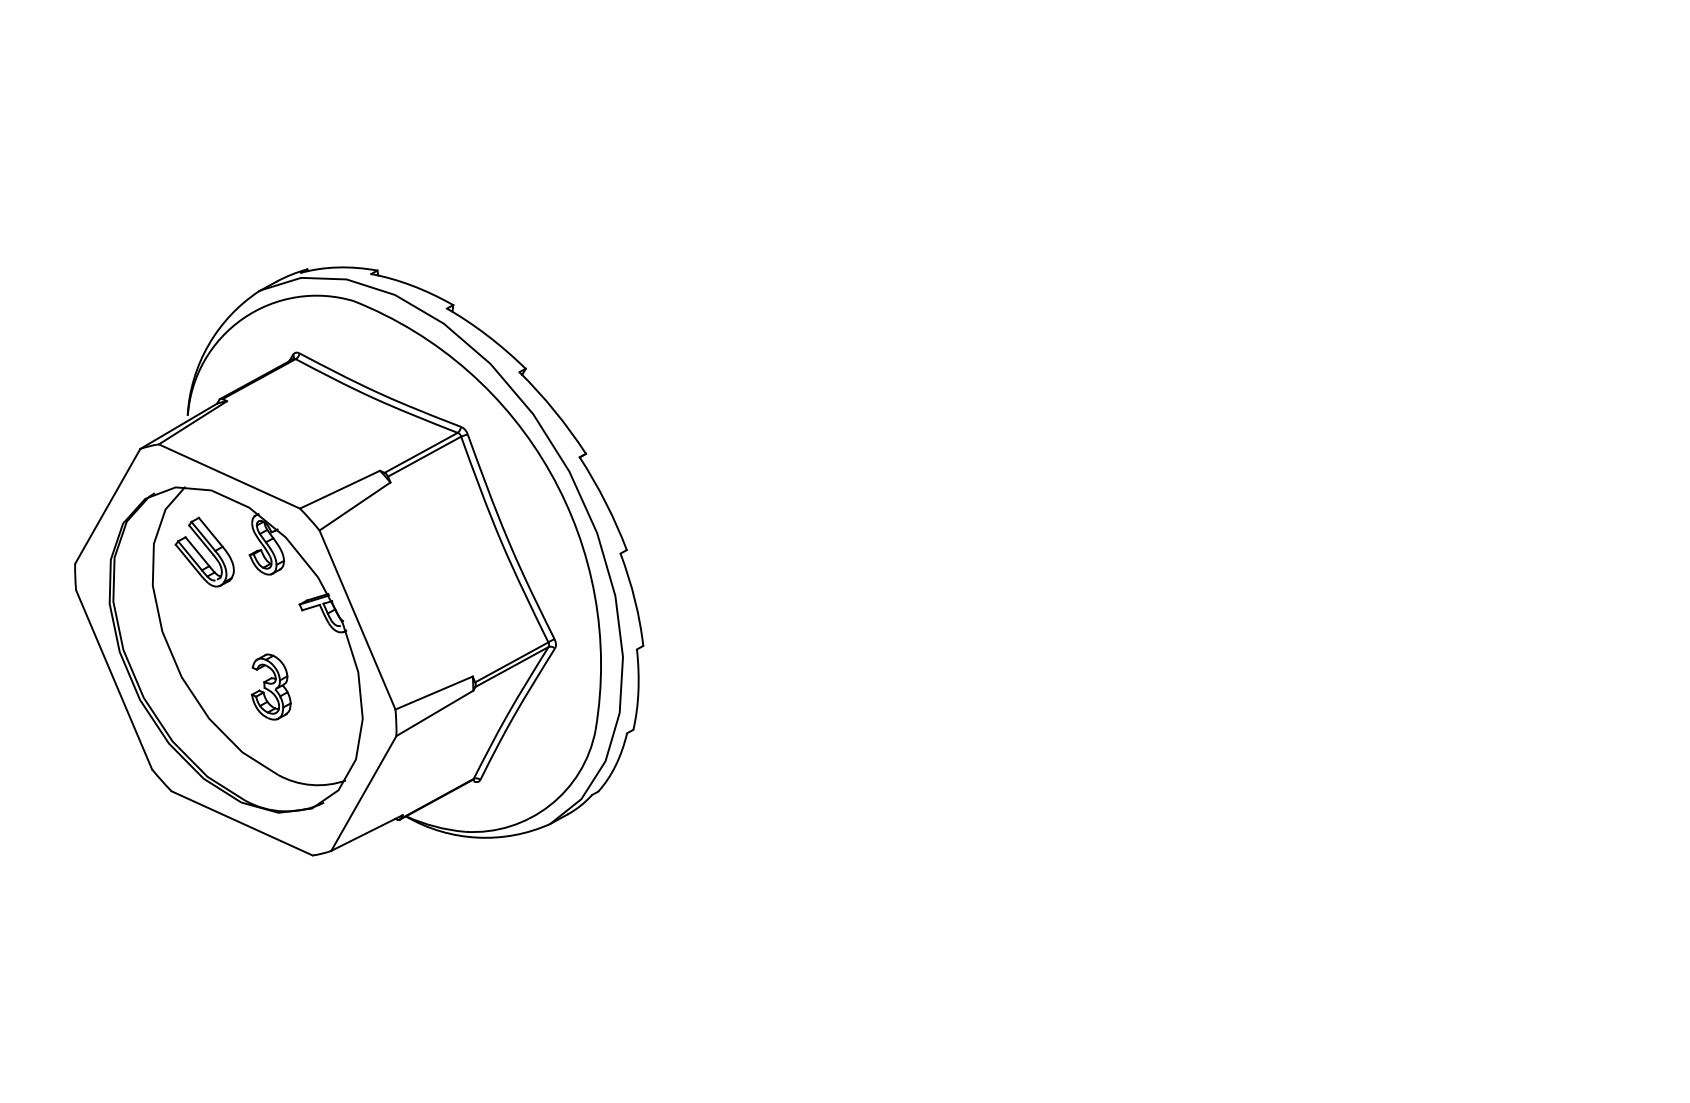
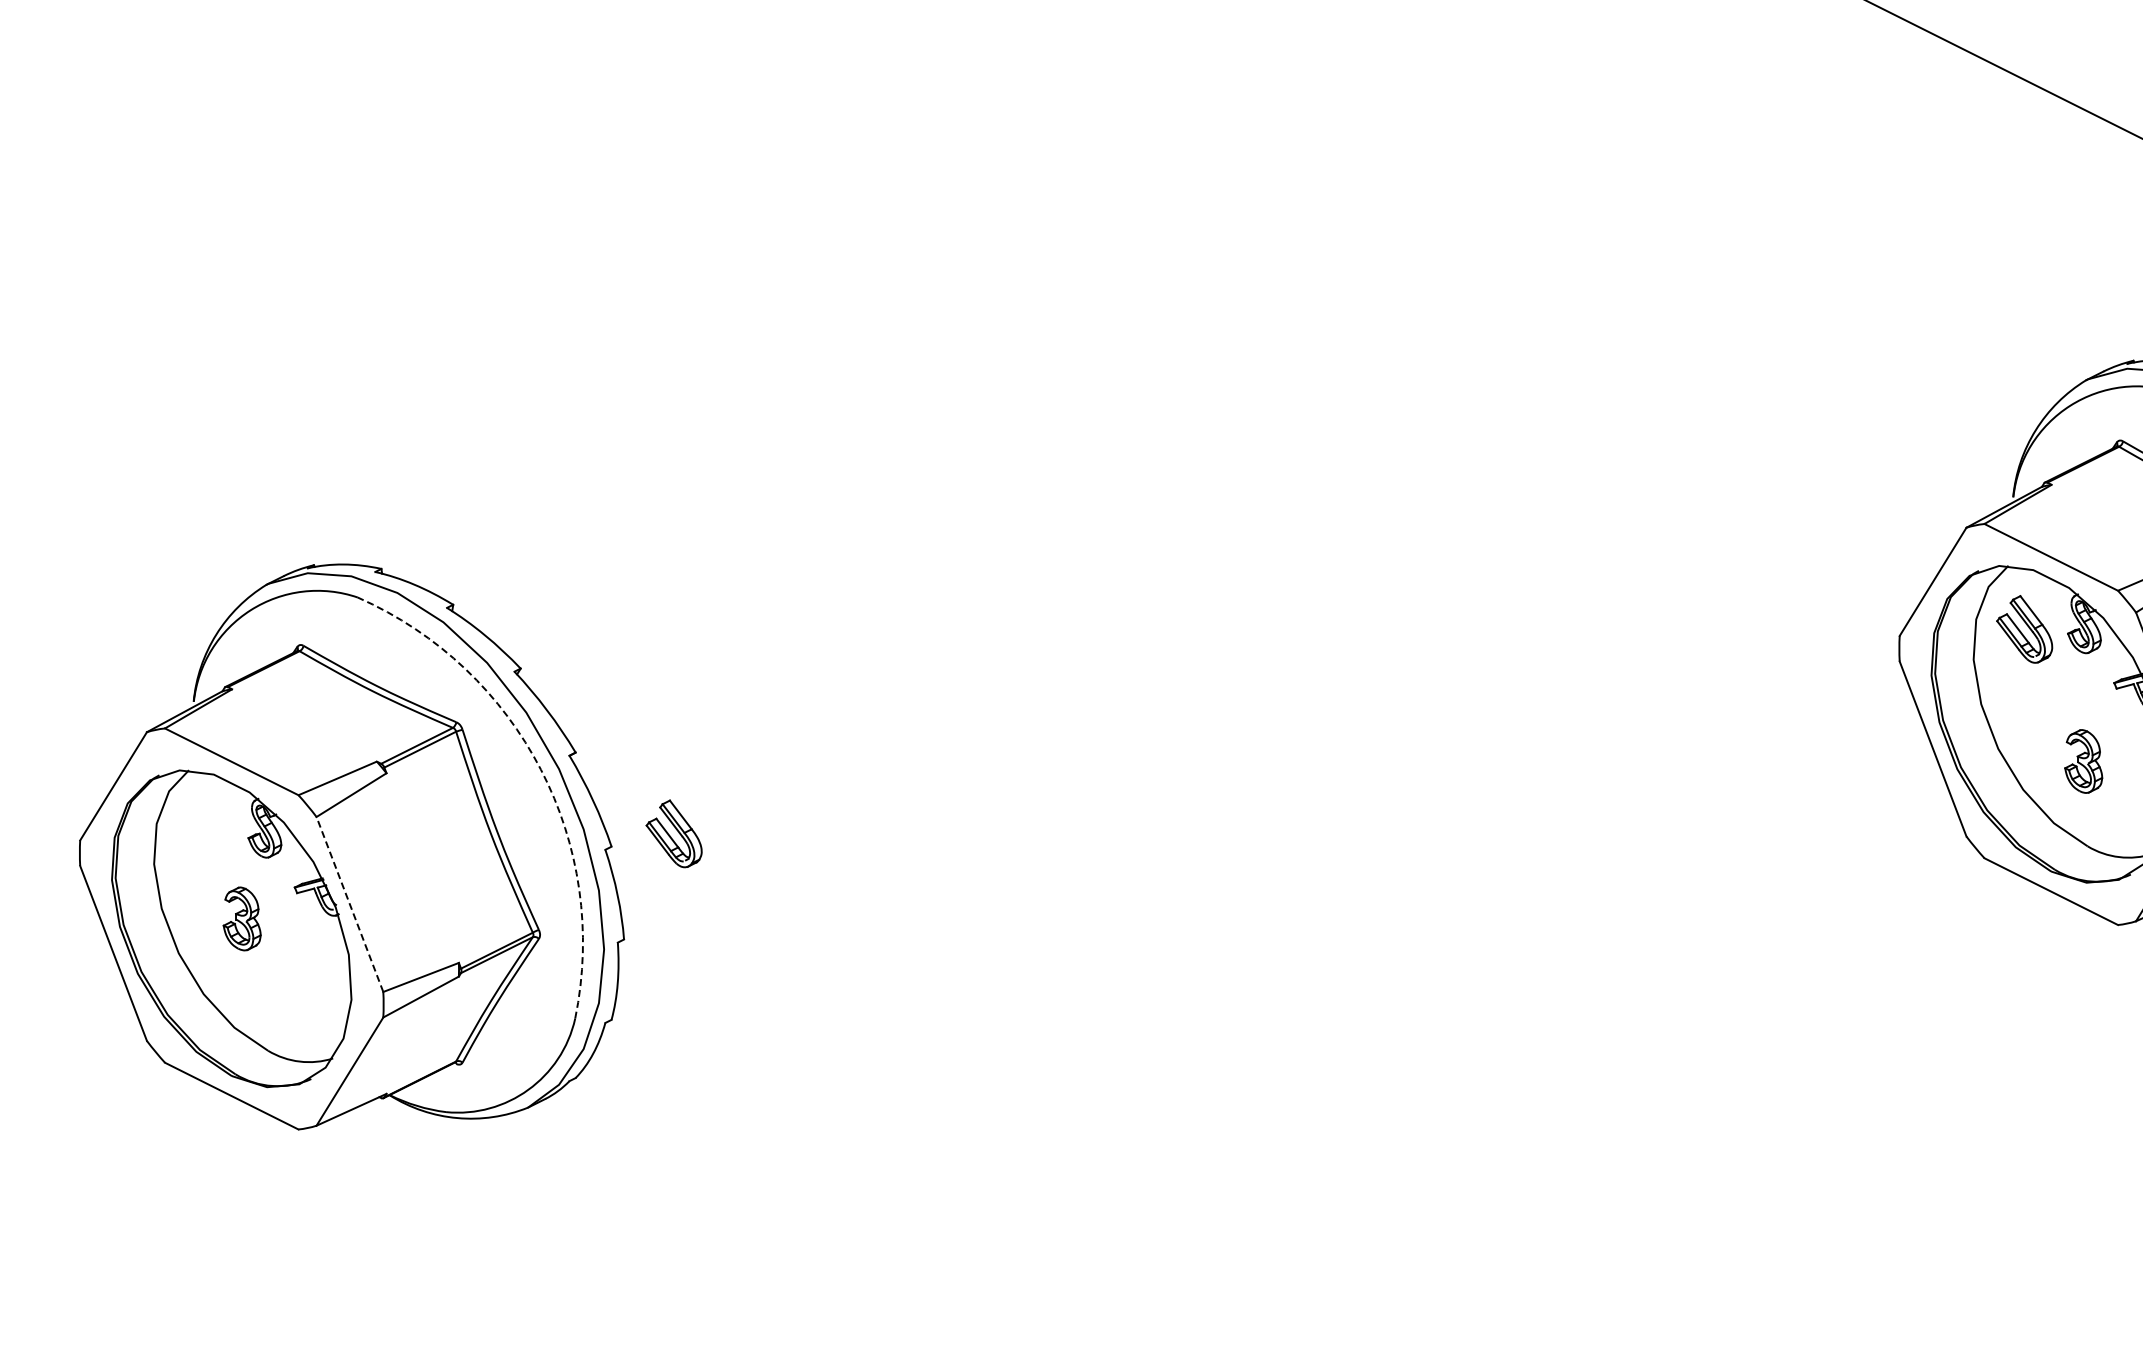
arc: (550, 472) -> (540, 769), solid -> dashed
part: (203, 551) -> (673, 833), moved
line: (357, 620) -> (349, 904), solid -> dashed
part: (270, 686) -> (241, 918), moved

